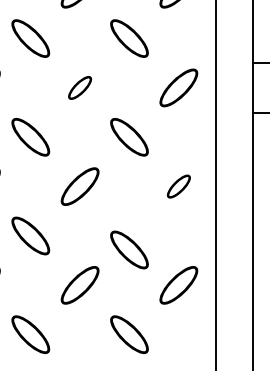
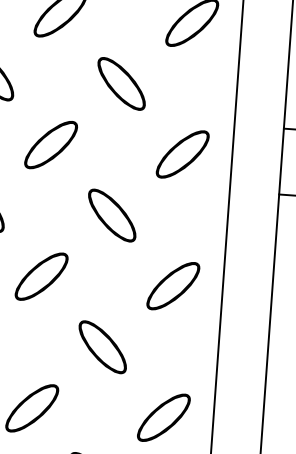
part: (79, 87) -> (50, 144), size x1.67
part: (178, 186) -> (172, 285), size x1.67
part: (129, 249) -> (102, 346), moved

